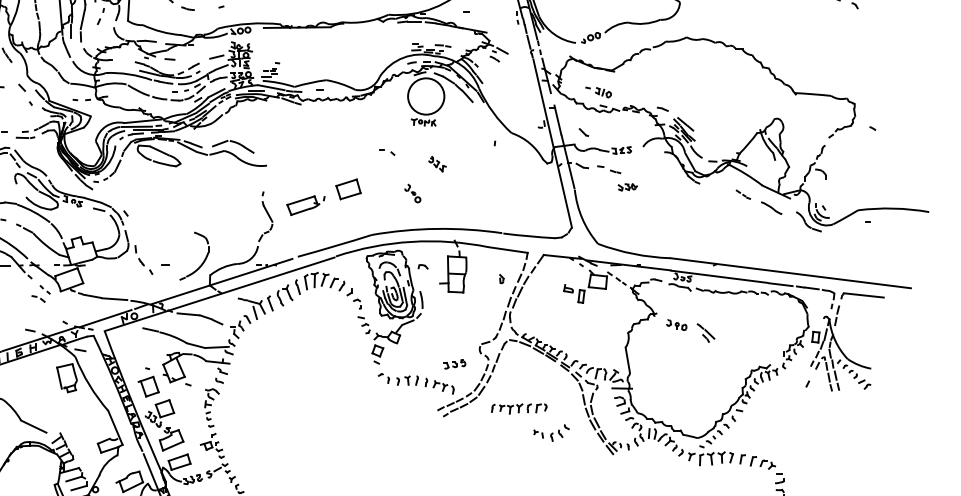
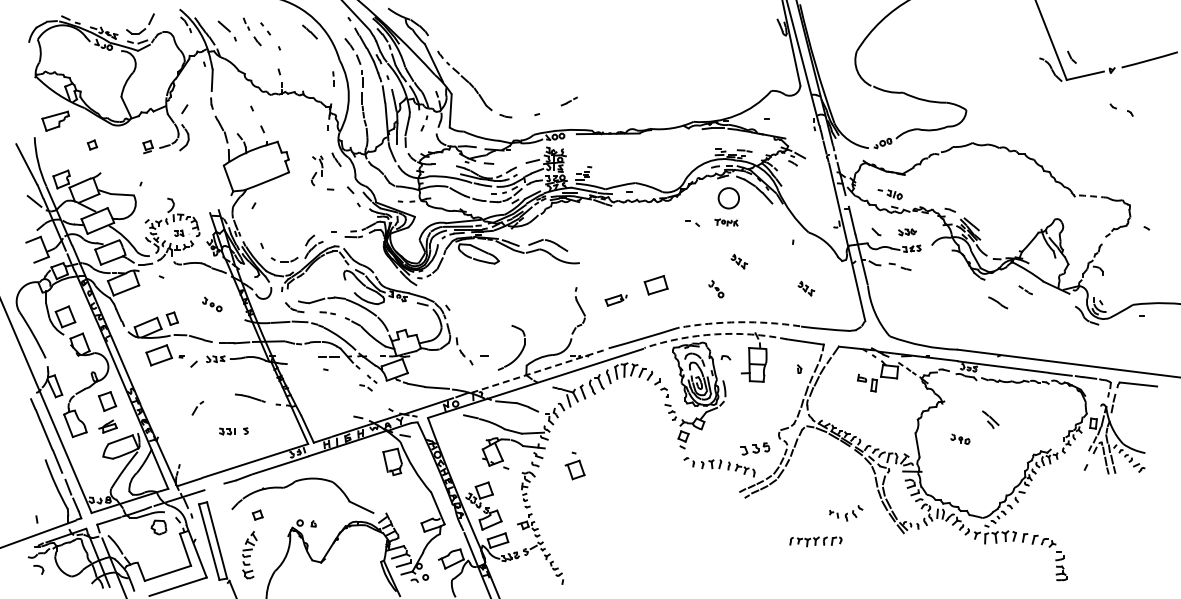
arc: (812, 94) -> (1090, 196), solid -> dashed
circle: (425, 96) -> (728, 198), size x0.6
part: (387, 152) -> (692, 223), moved
part: (627, 187) -> (907, 232), moved
part: (509, 192) -> (806, 288), added
part: (305, 205) -> (615, 300), size x0.6
line: (772, 207) -> (998, 302), moved
arc: (436, 229) -> (738, 322), solid -> dashed
arc: (411, 241) -> (715, 334), solid -> dashed
line: (222, 281) -> (538, 371), solid -> dashed
part: (676, 324) -> (960, 438), moved
part: (454, 363) -> (755, 448), size x1.4
part: (148, 381) -> (574, 465), moved
part: (518, 408) -> (815, 541), moved

